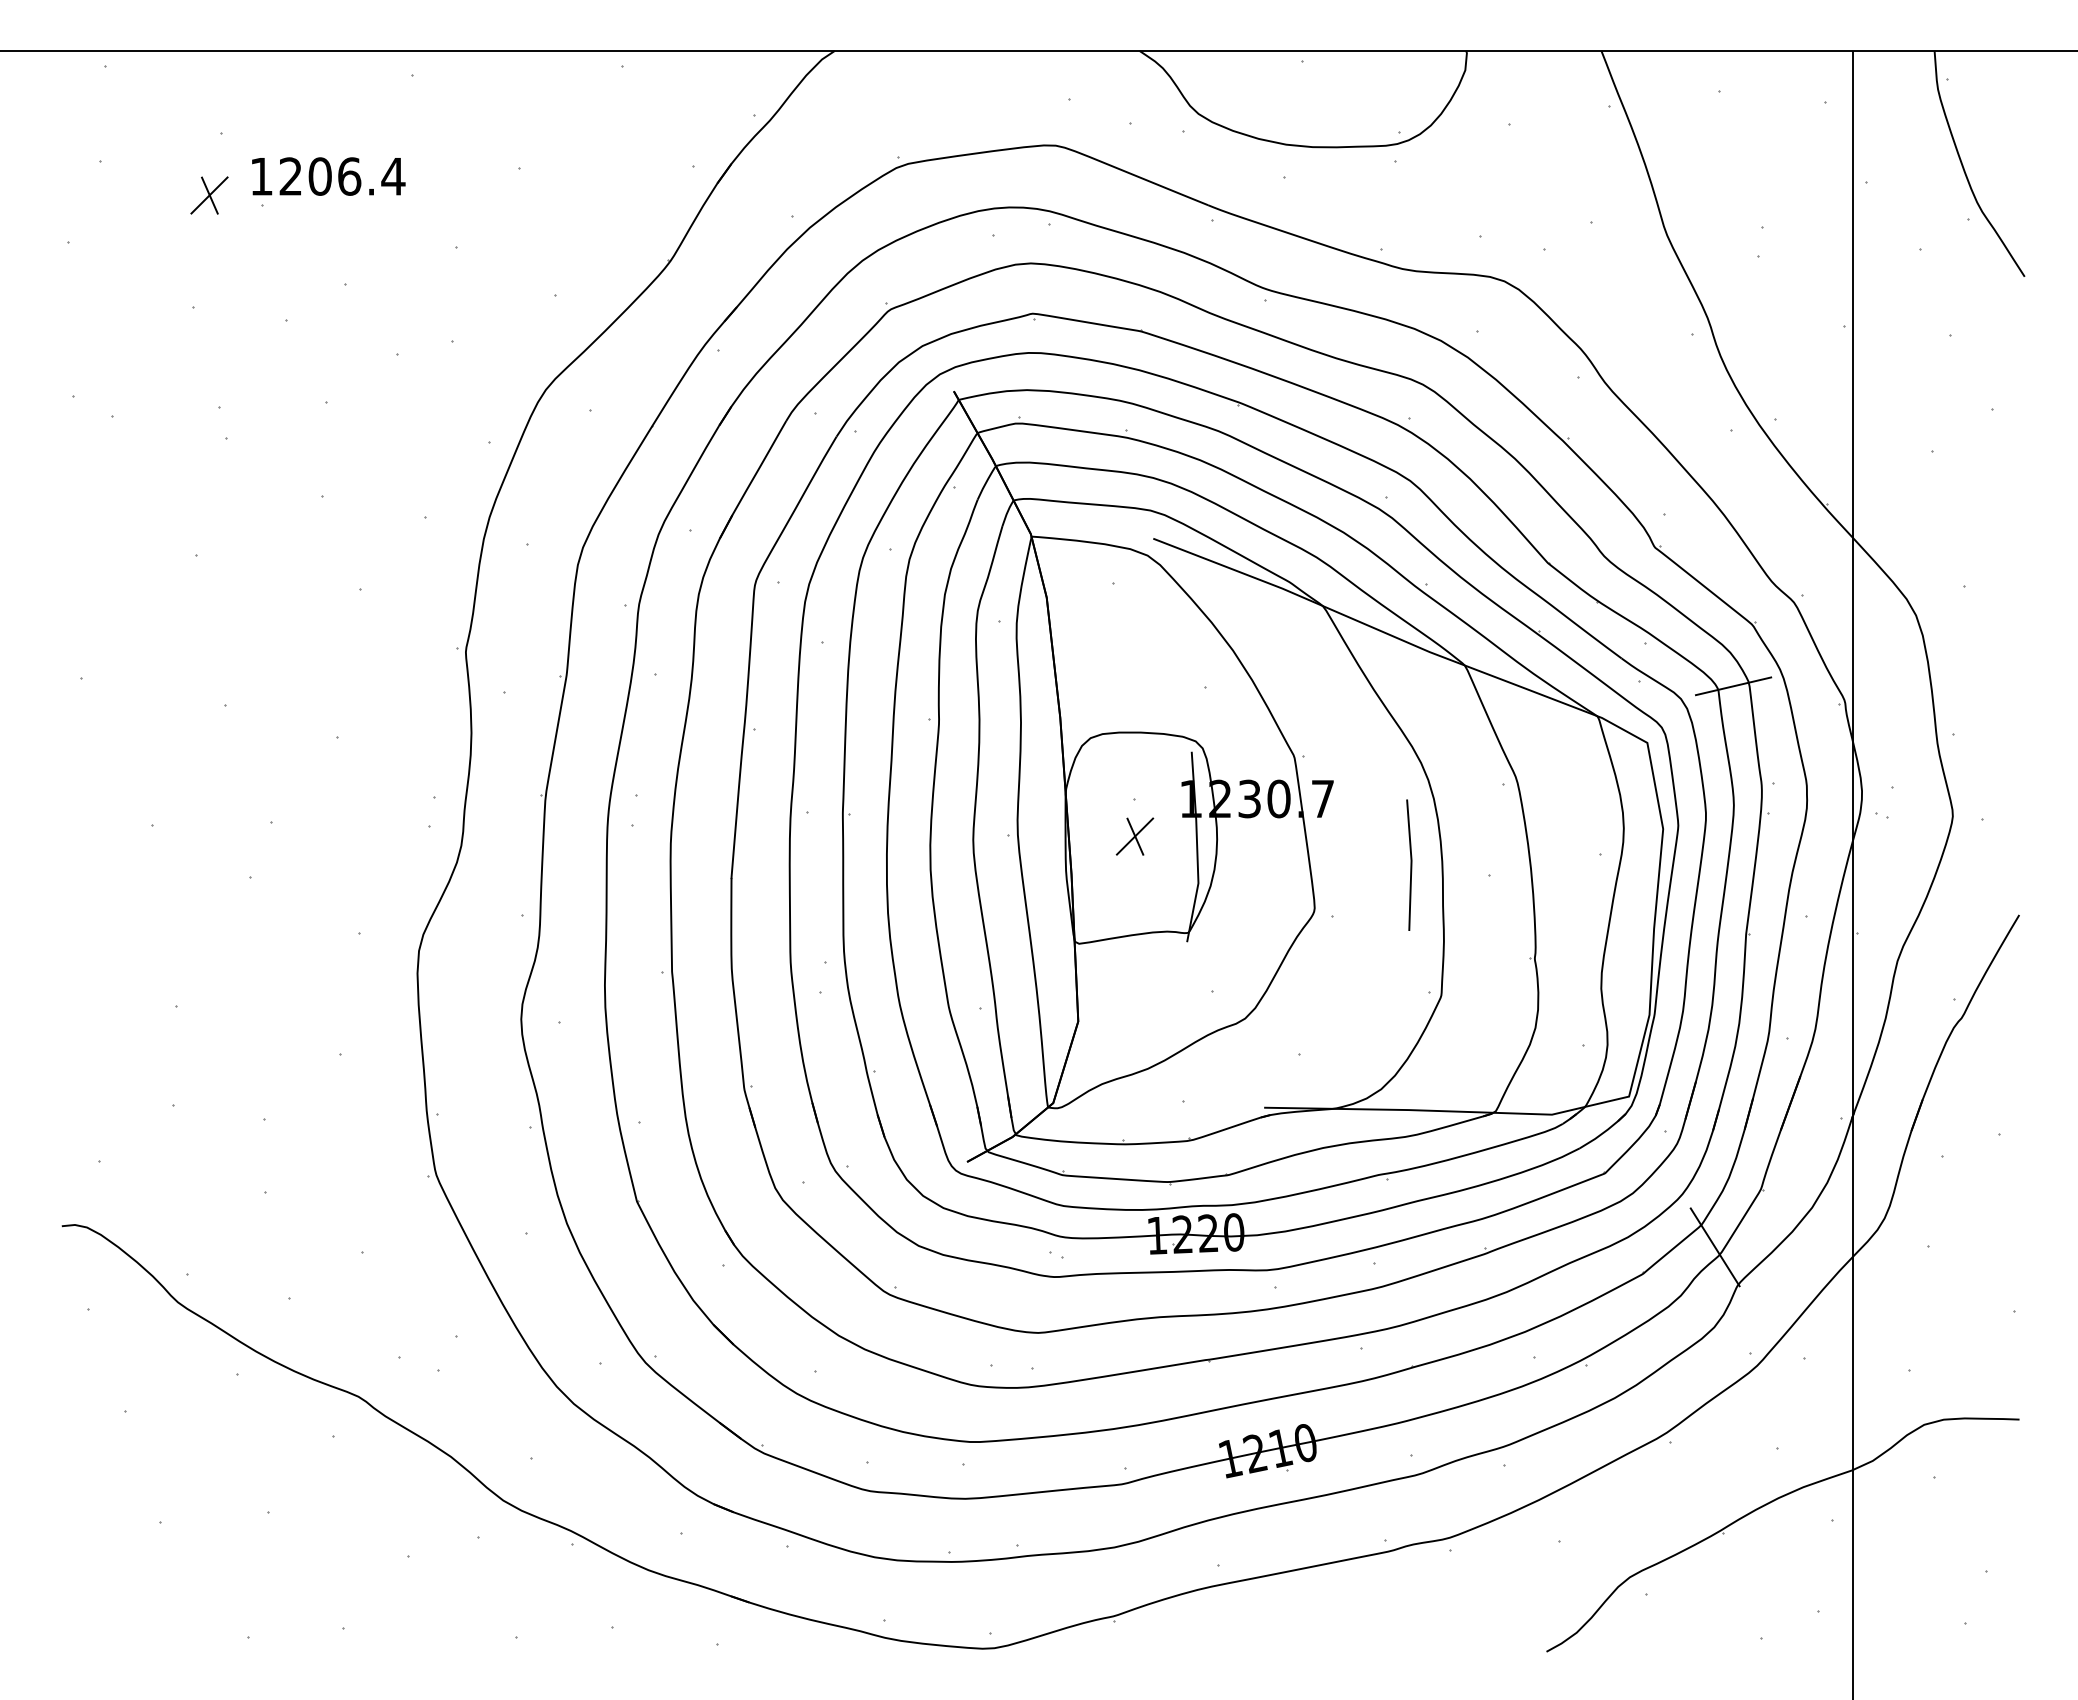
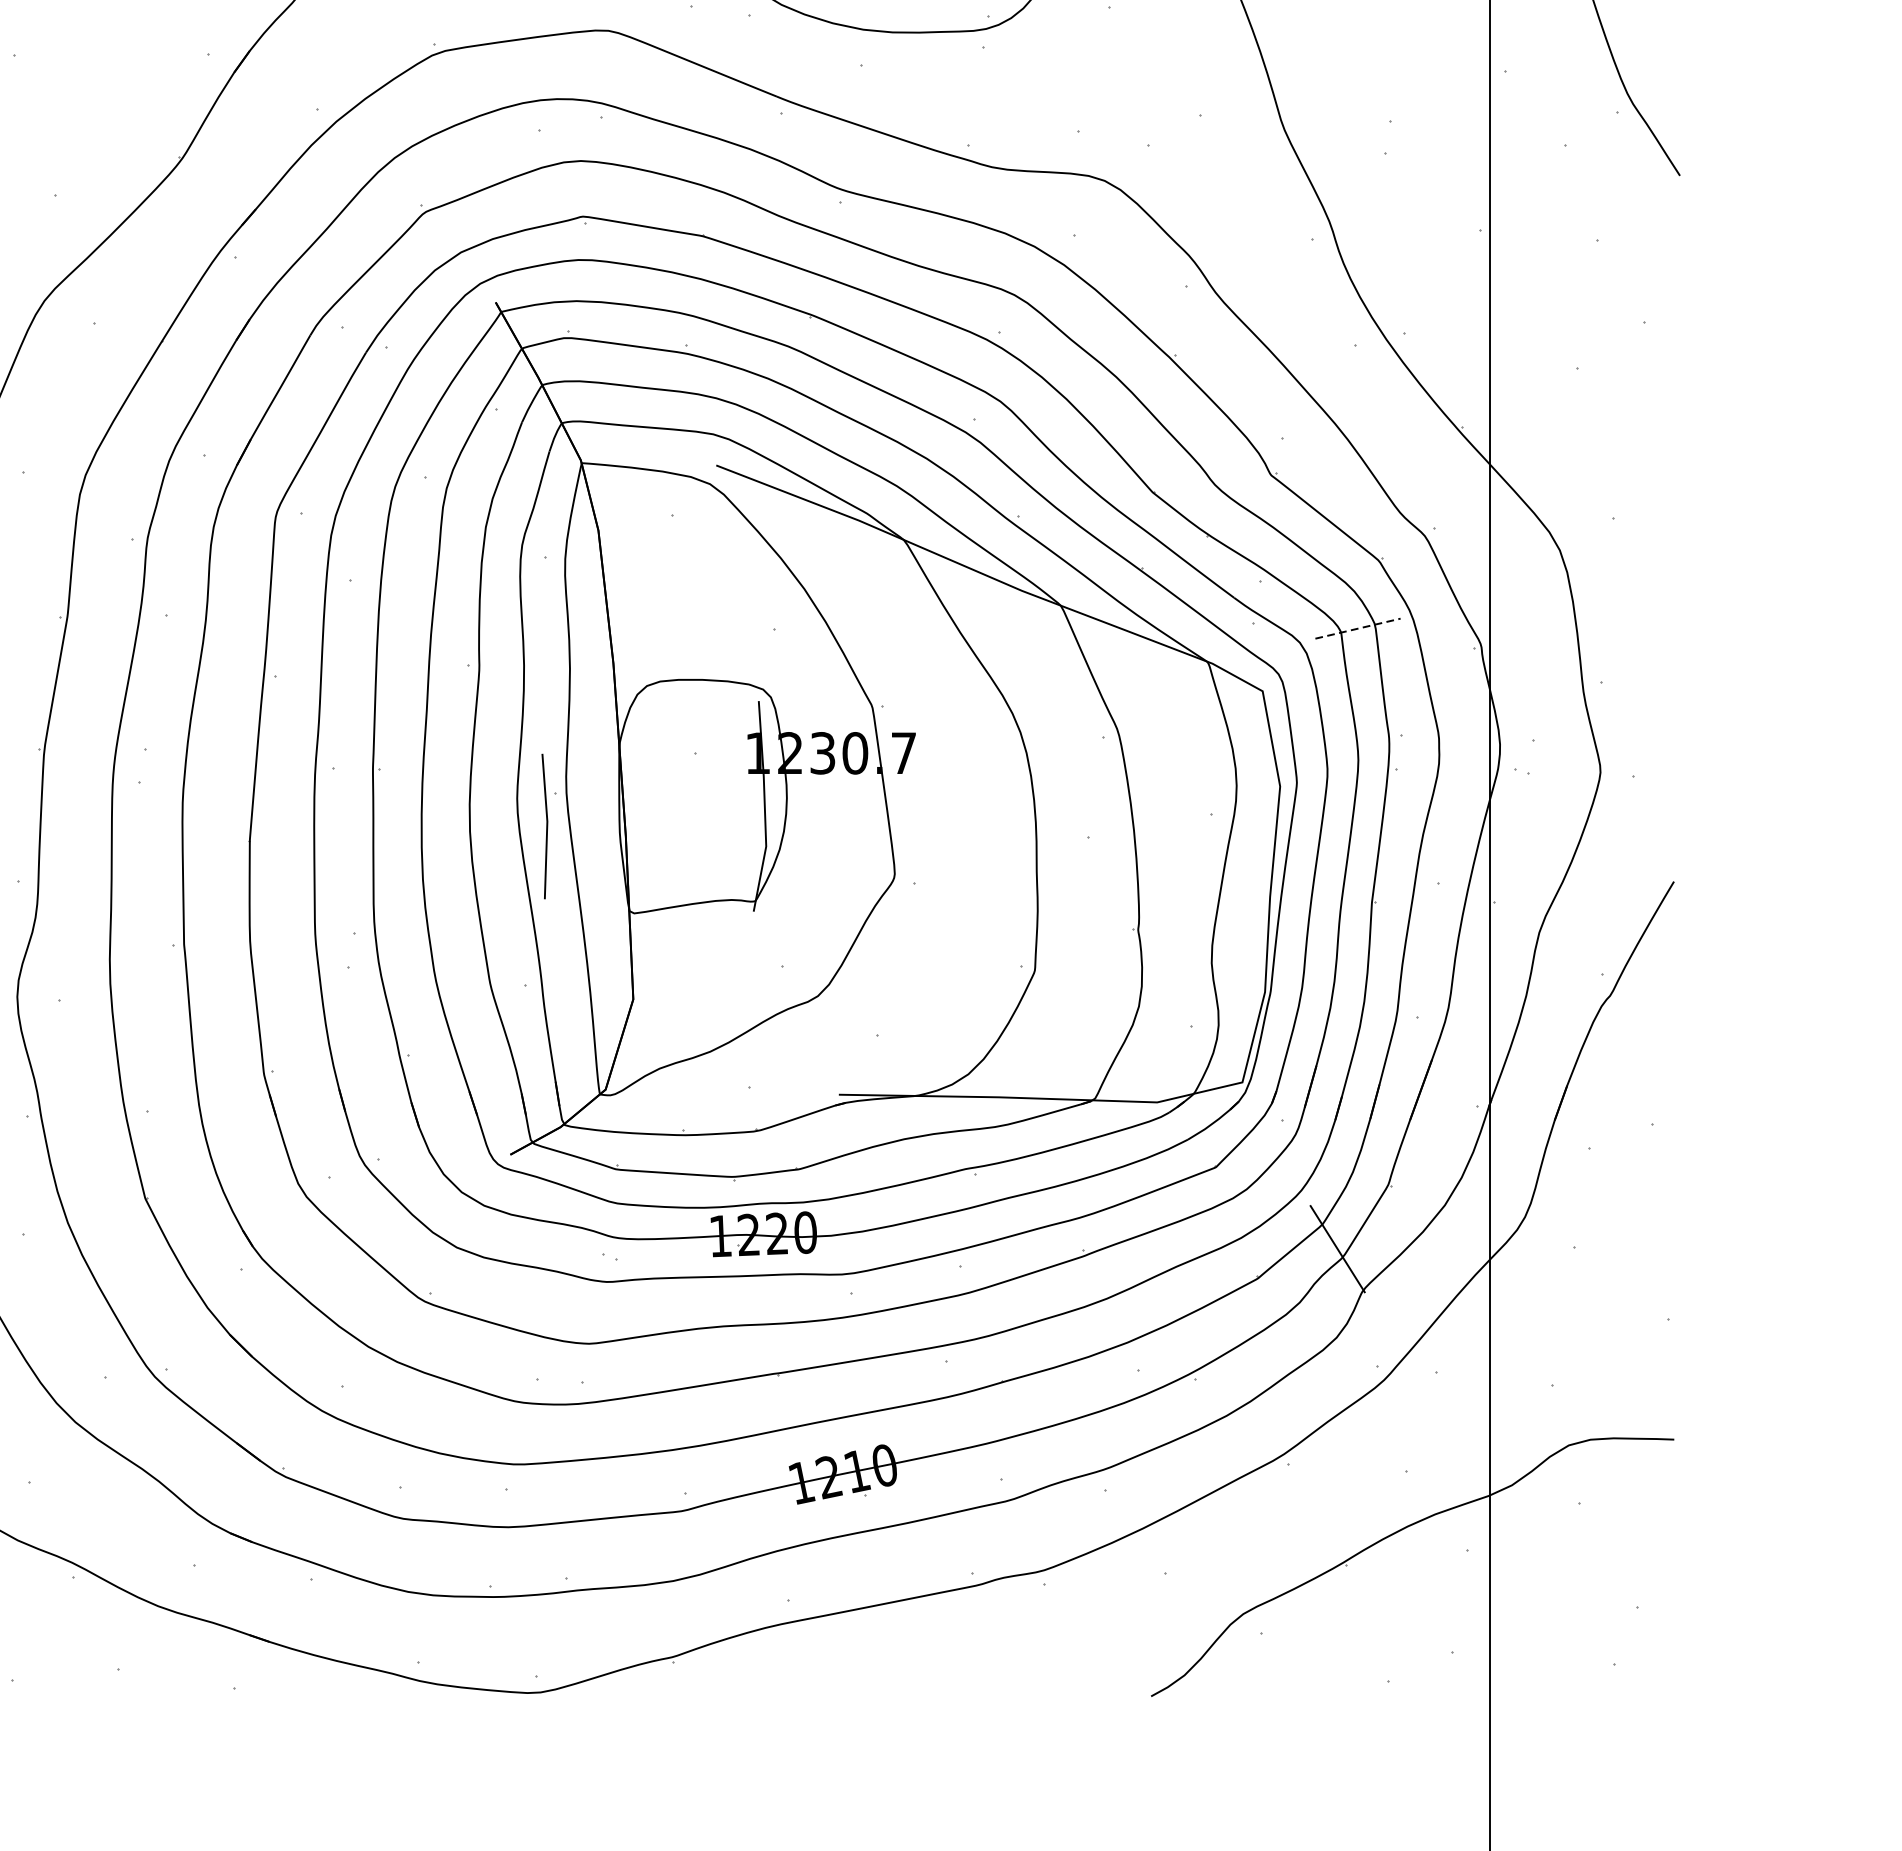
line: (1733, 686) -> (1357, 628), solid -> dashed
part: (1134, 836) -> (695, 794), removed
line: (1410, 864) -> (546, 825), moved

